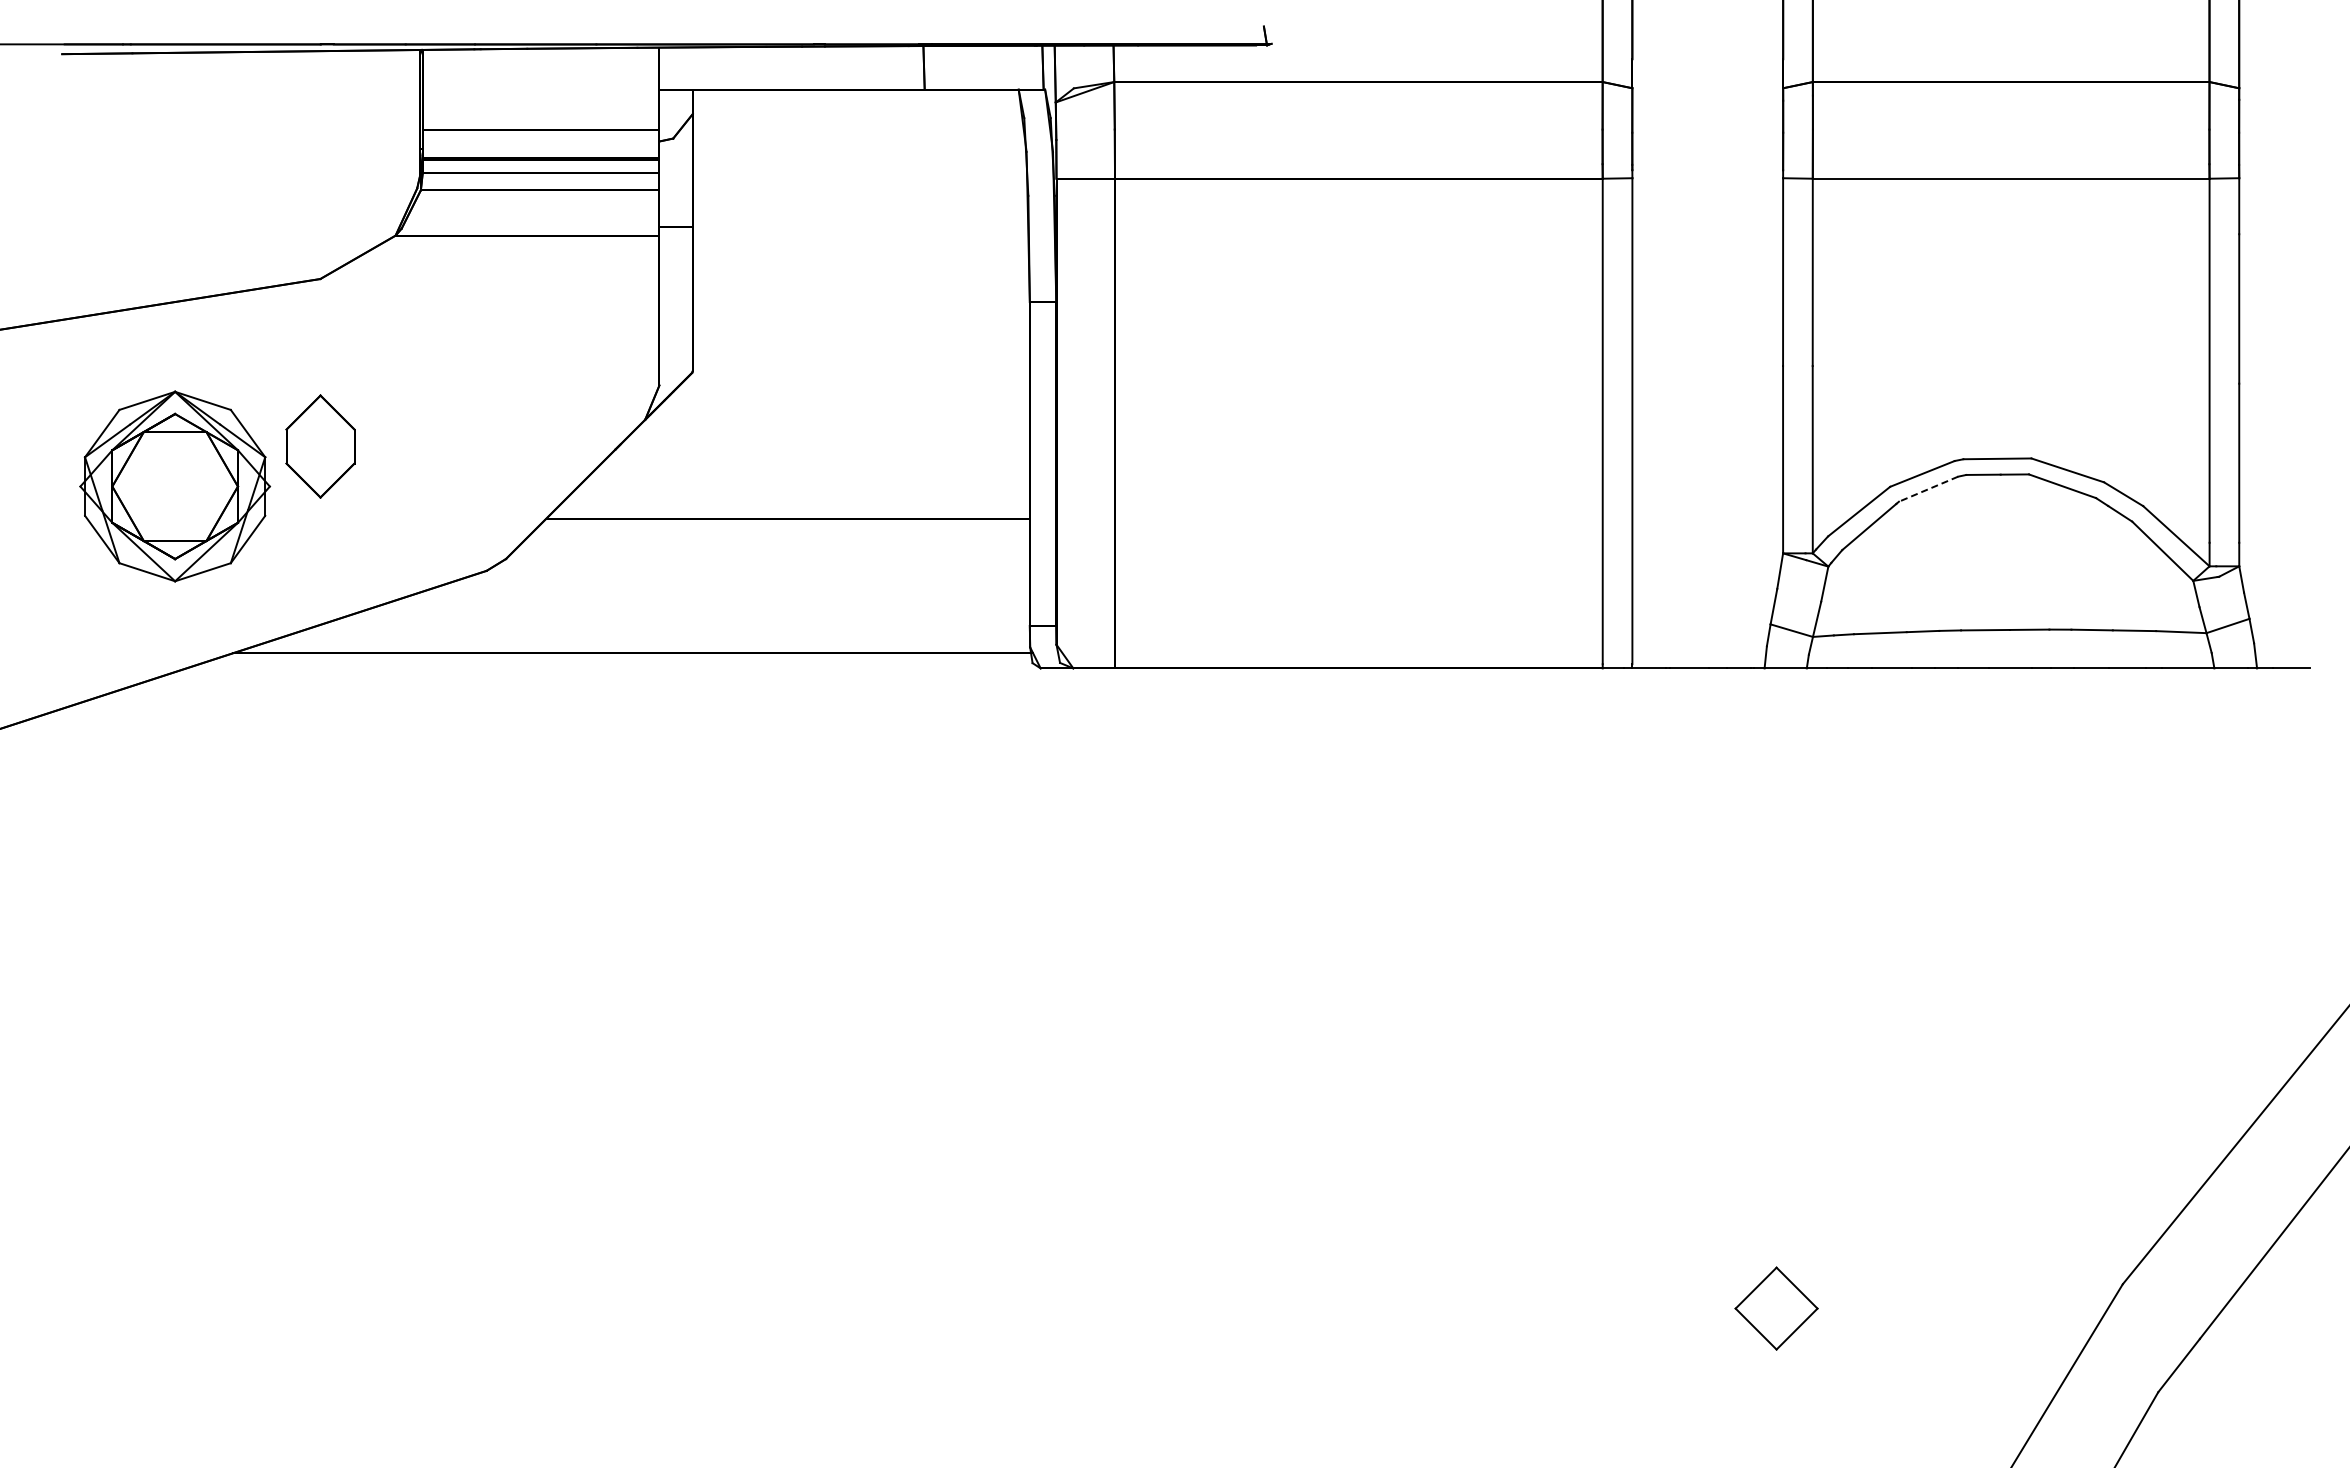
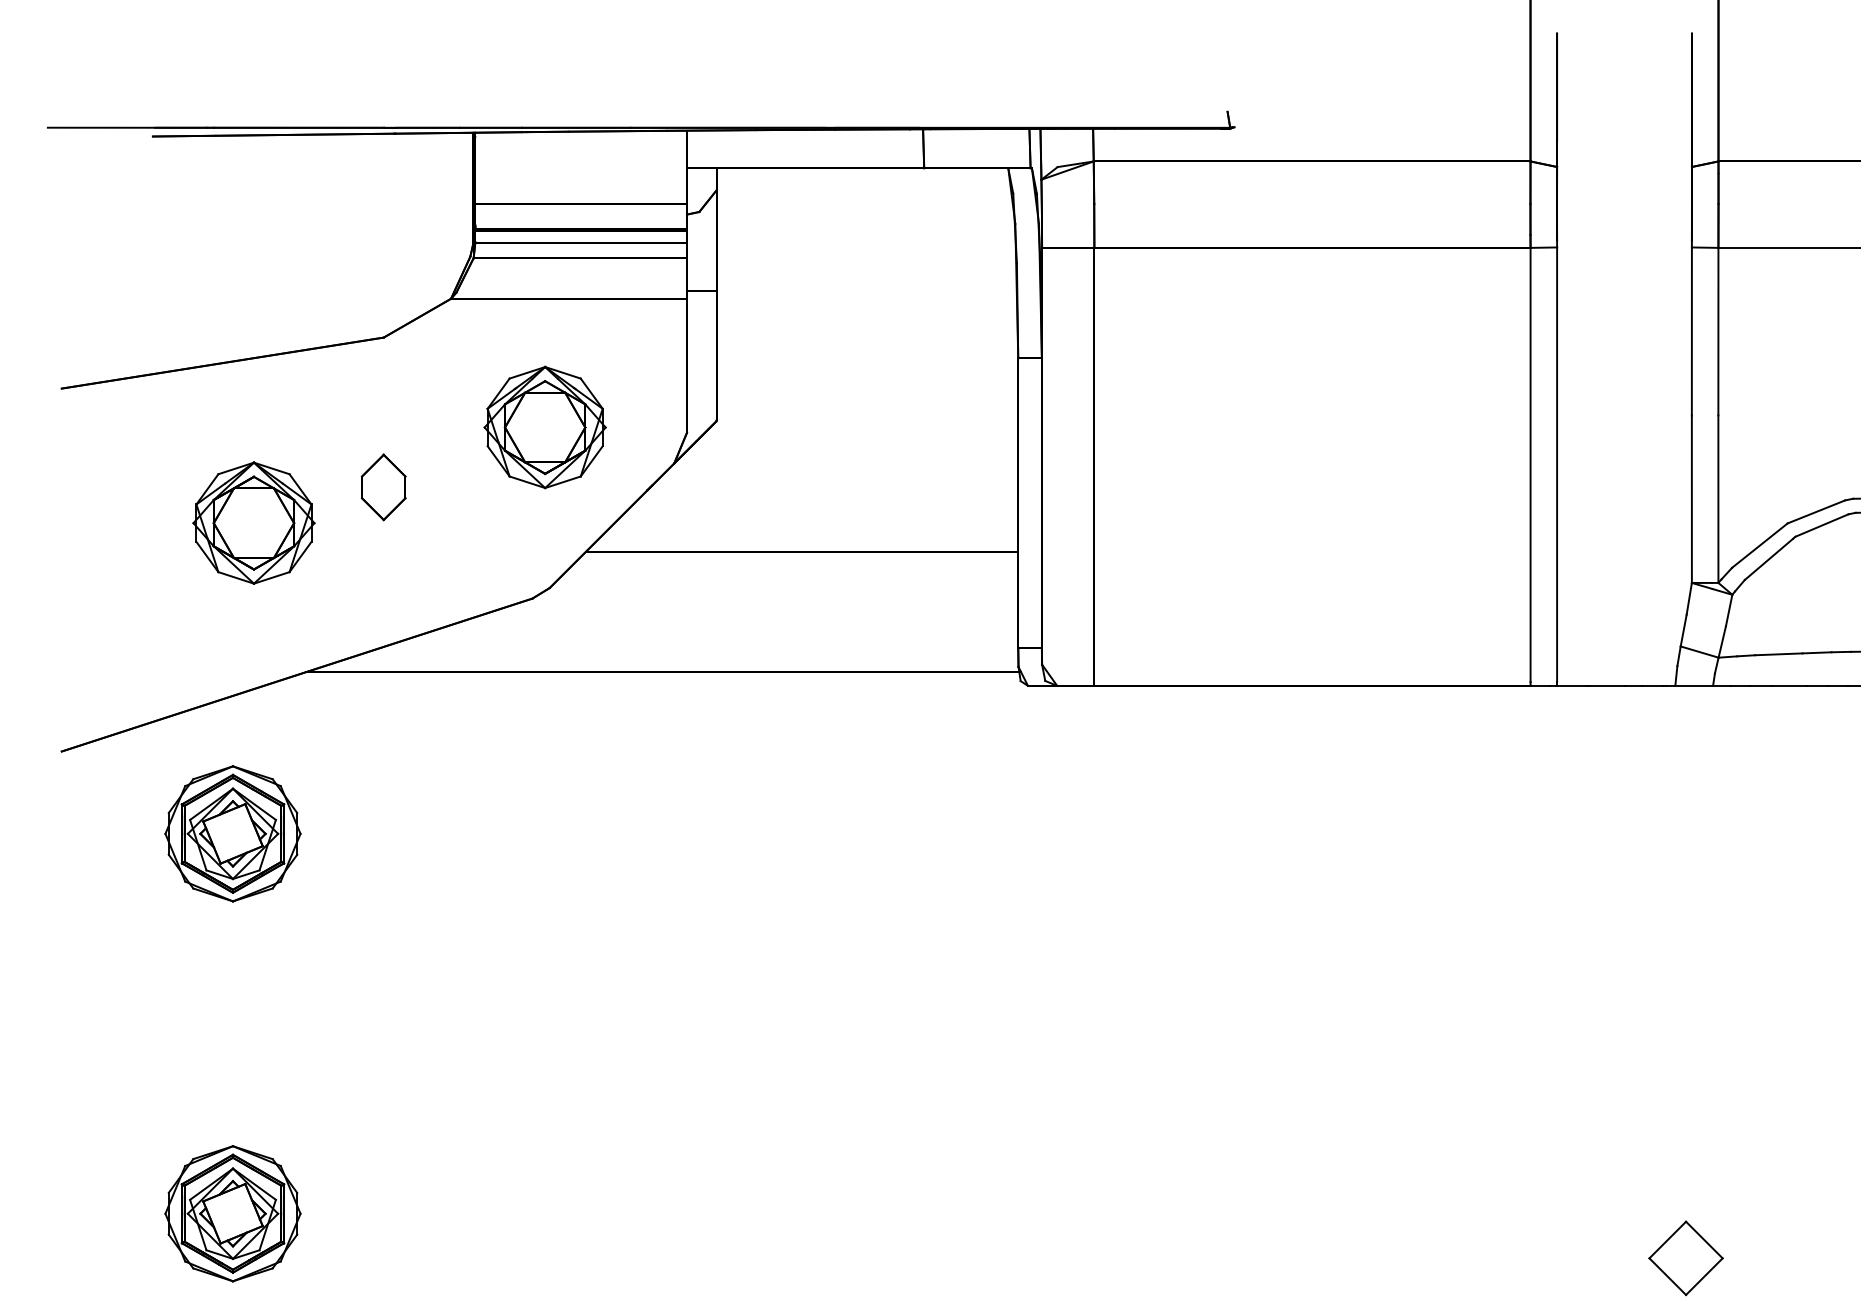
part: (500, 379) -> (544, 427), added
part: (319, 446) -> (382, 487), size x0.71
part: (175, 486) -> (254, 523), size x0.71
line: (1928, 489) -> (1821, 525), dashed -> solid
part: (151, 833) -> (232, 833), added
part: (151, 1258) -> (232, 1213), added

